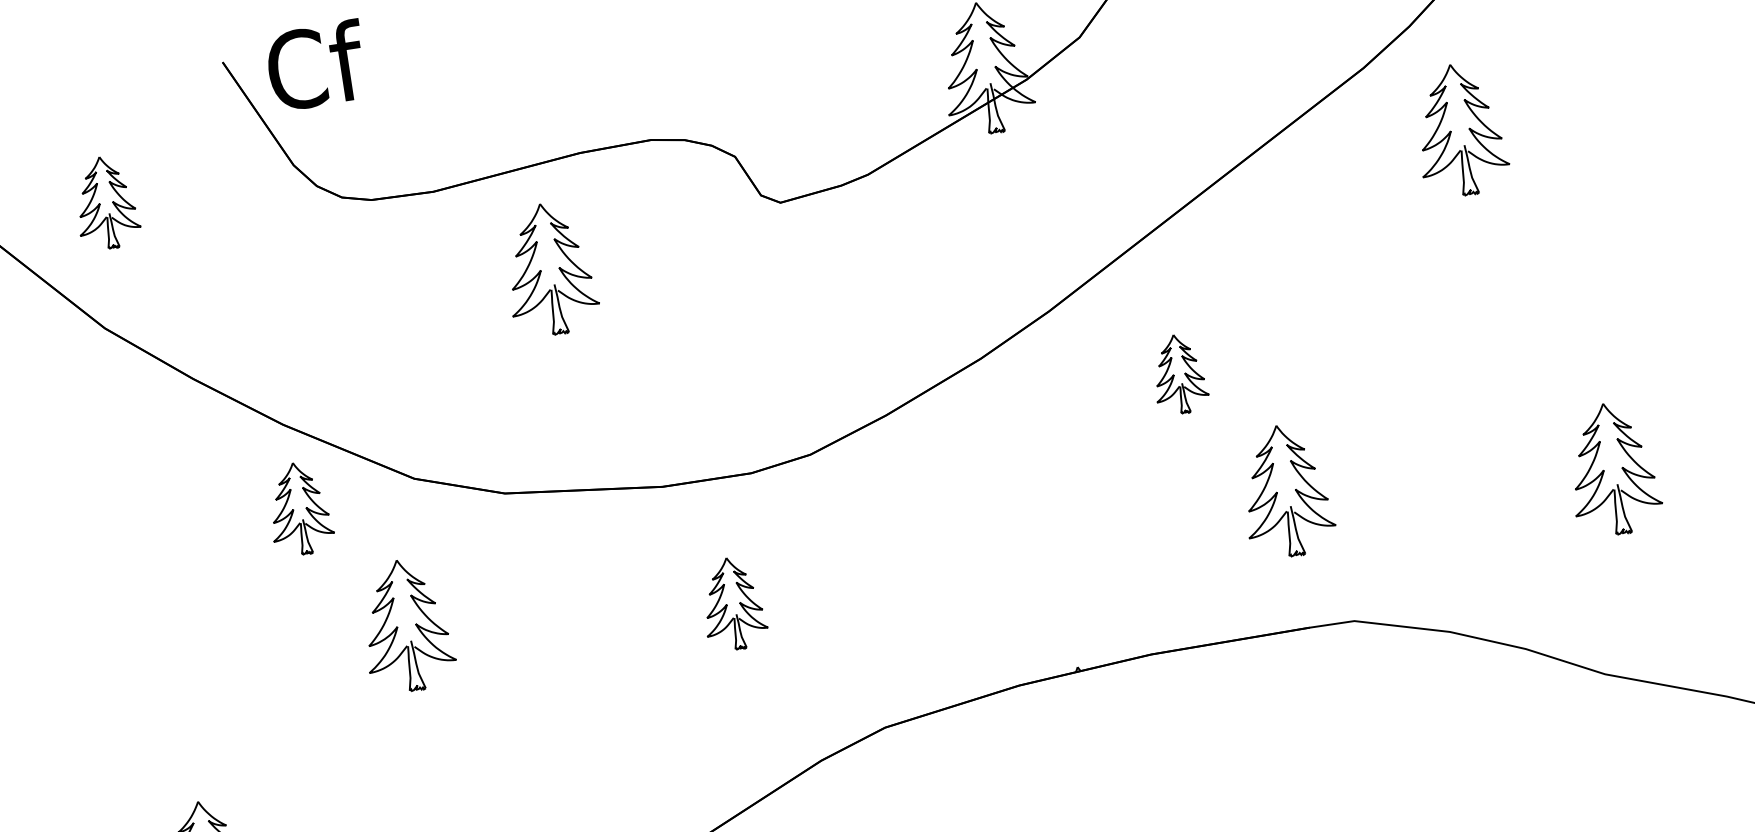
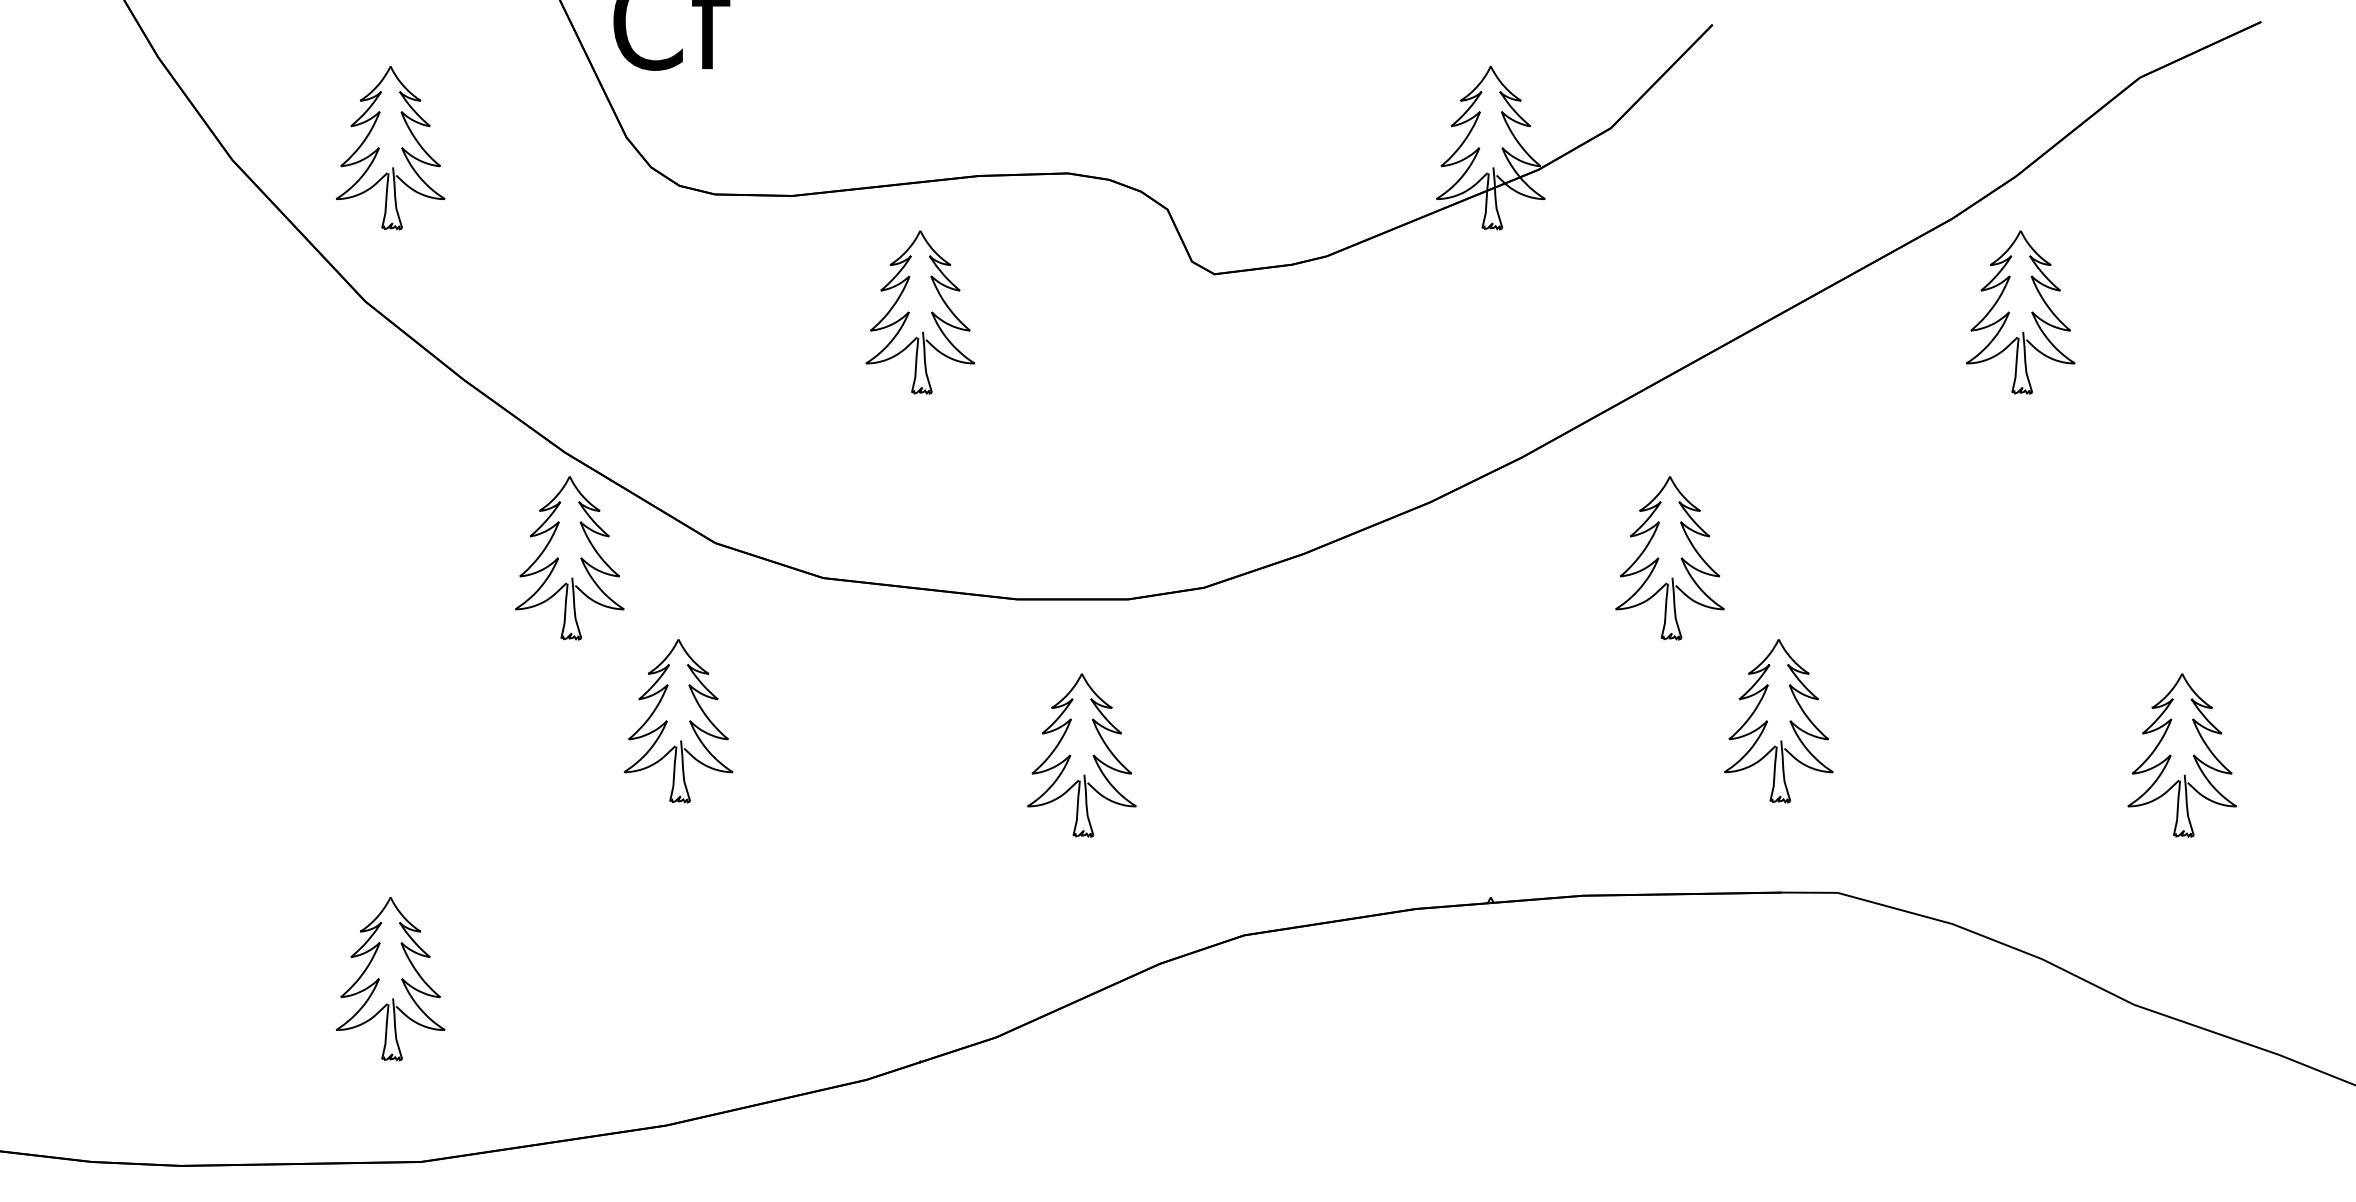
part: (1451, 131) -> (2009, 312), moved
part: (106, 203) -> (390, 148), size x1.43
part: (1179, 374) -> (1669, 558), size x1.67
part: (299, 508) -> (569, 558), size x1.43
part: (733, 603) -> (1081, 755), size x1.43

